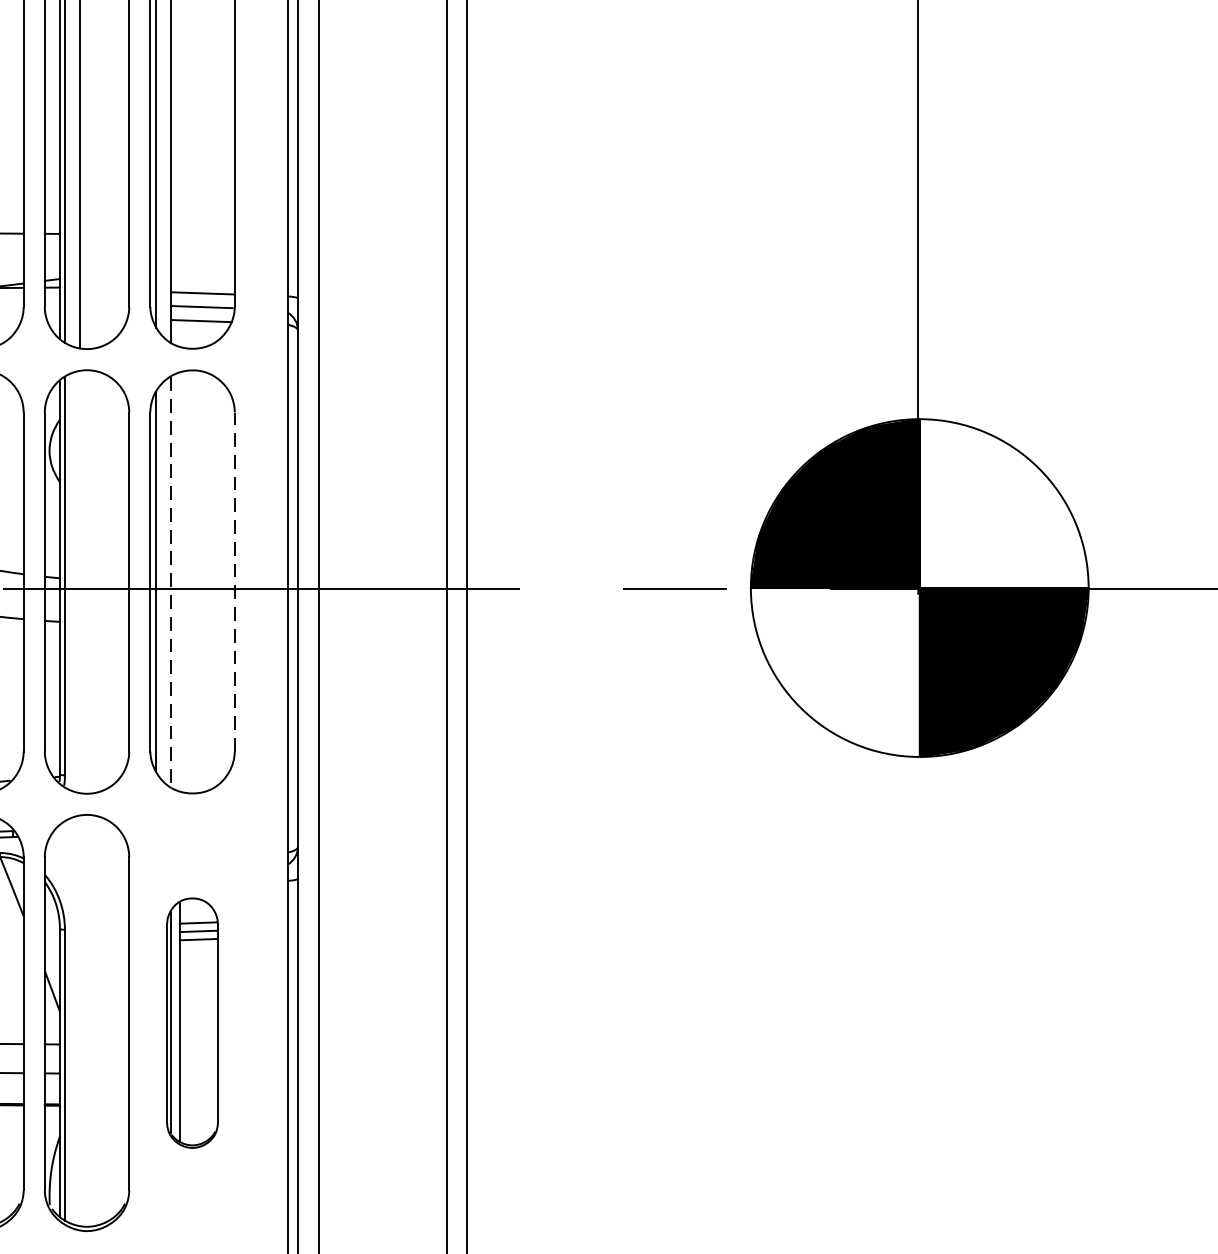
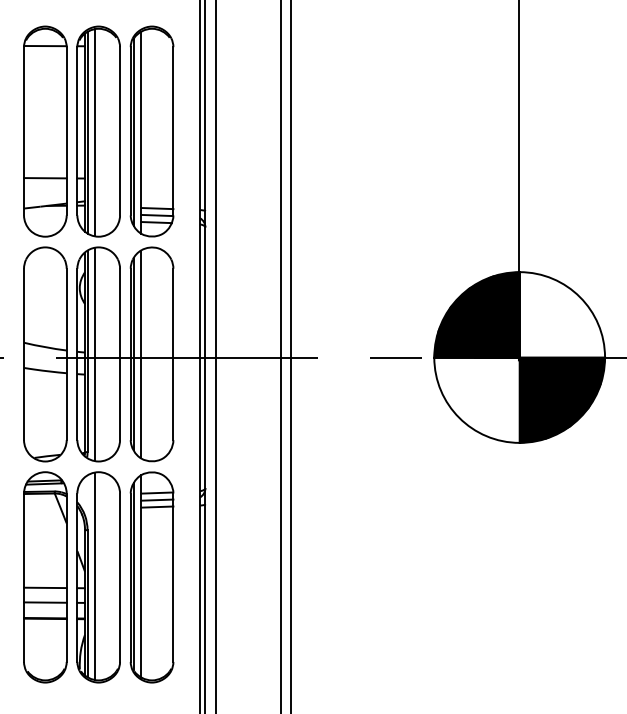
line: (80, 582) -> (95, 354), added
line: (171, 582) -> (141, 354), dashed -> solid
line: (234, 582) -> (173, 354), dashed -> solid
line: (80, 1021) -> (95, 576), added
part: (191, 1023) -> (151, 577), size x1.67

